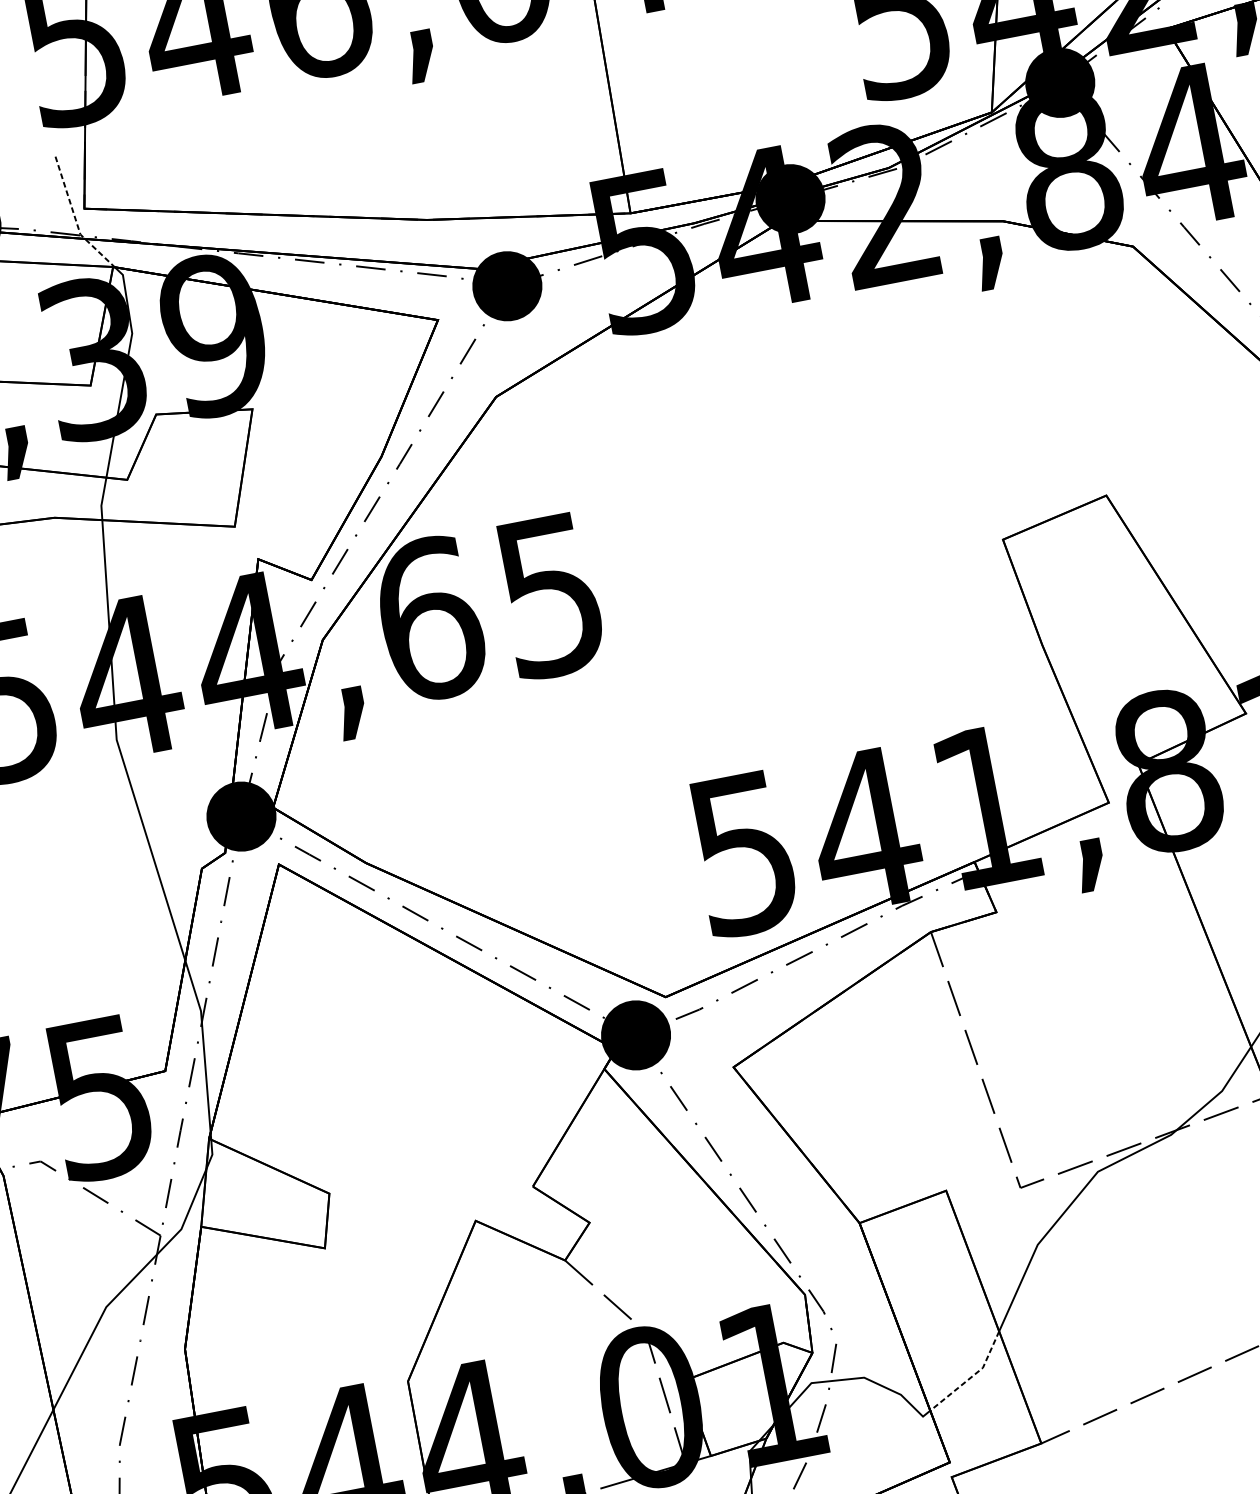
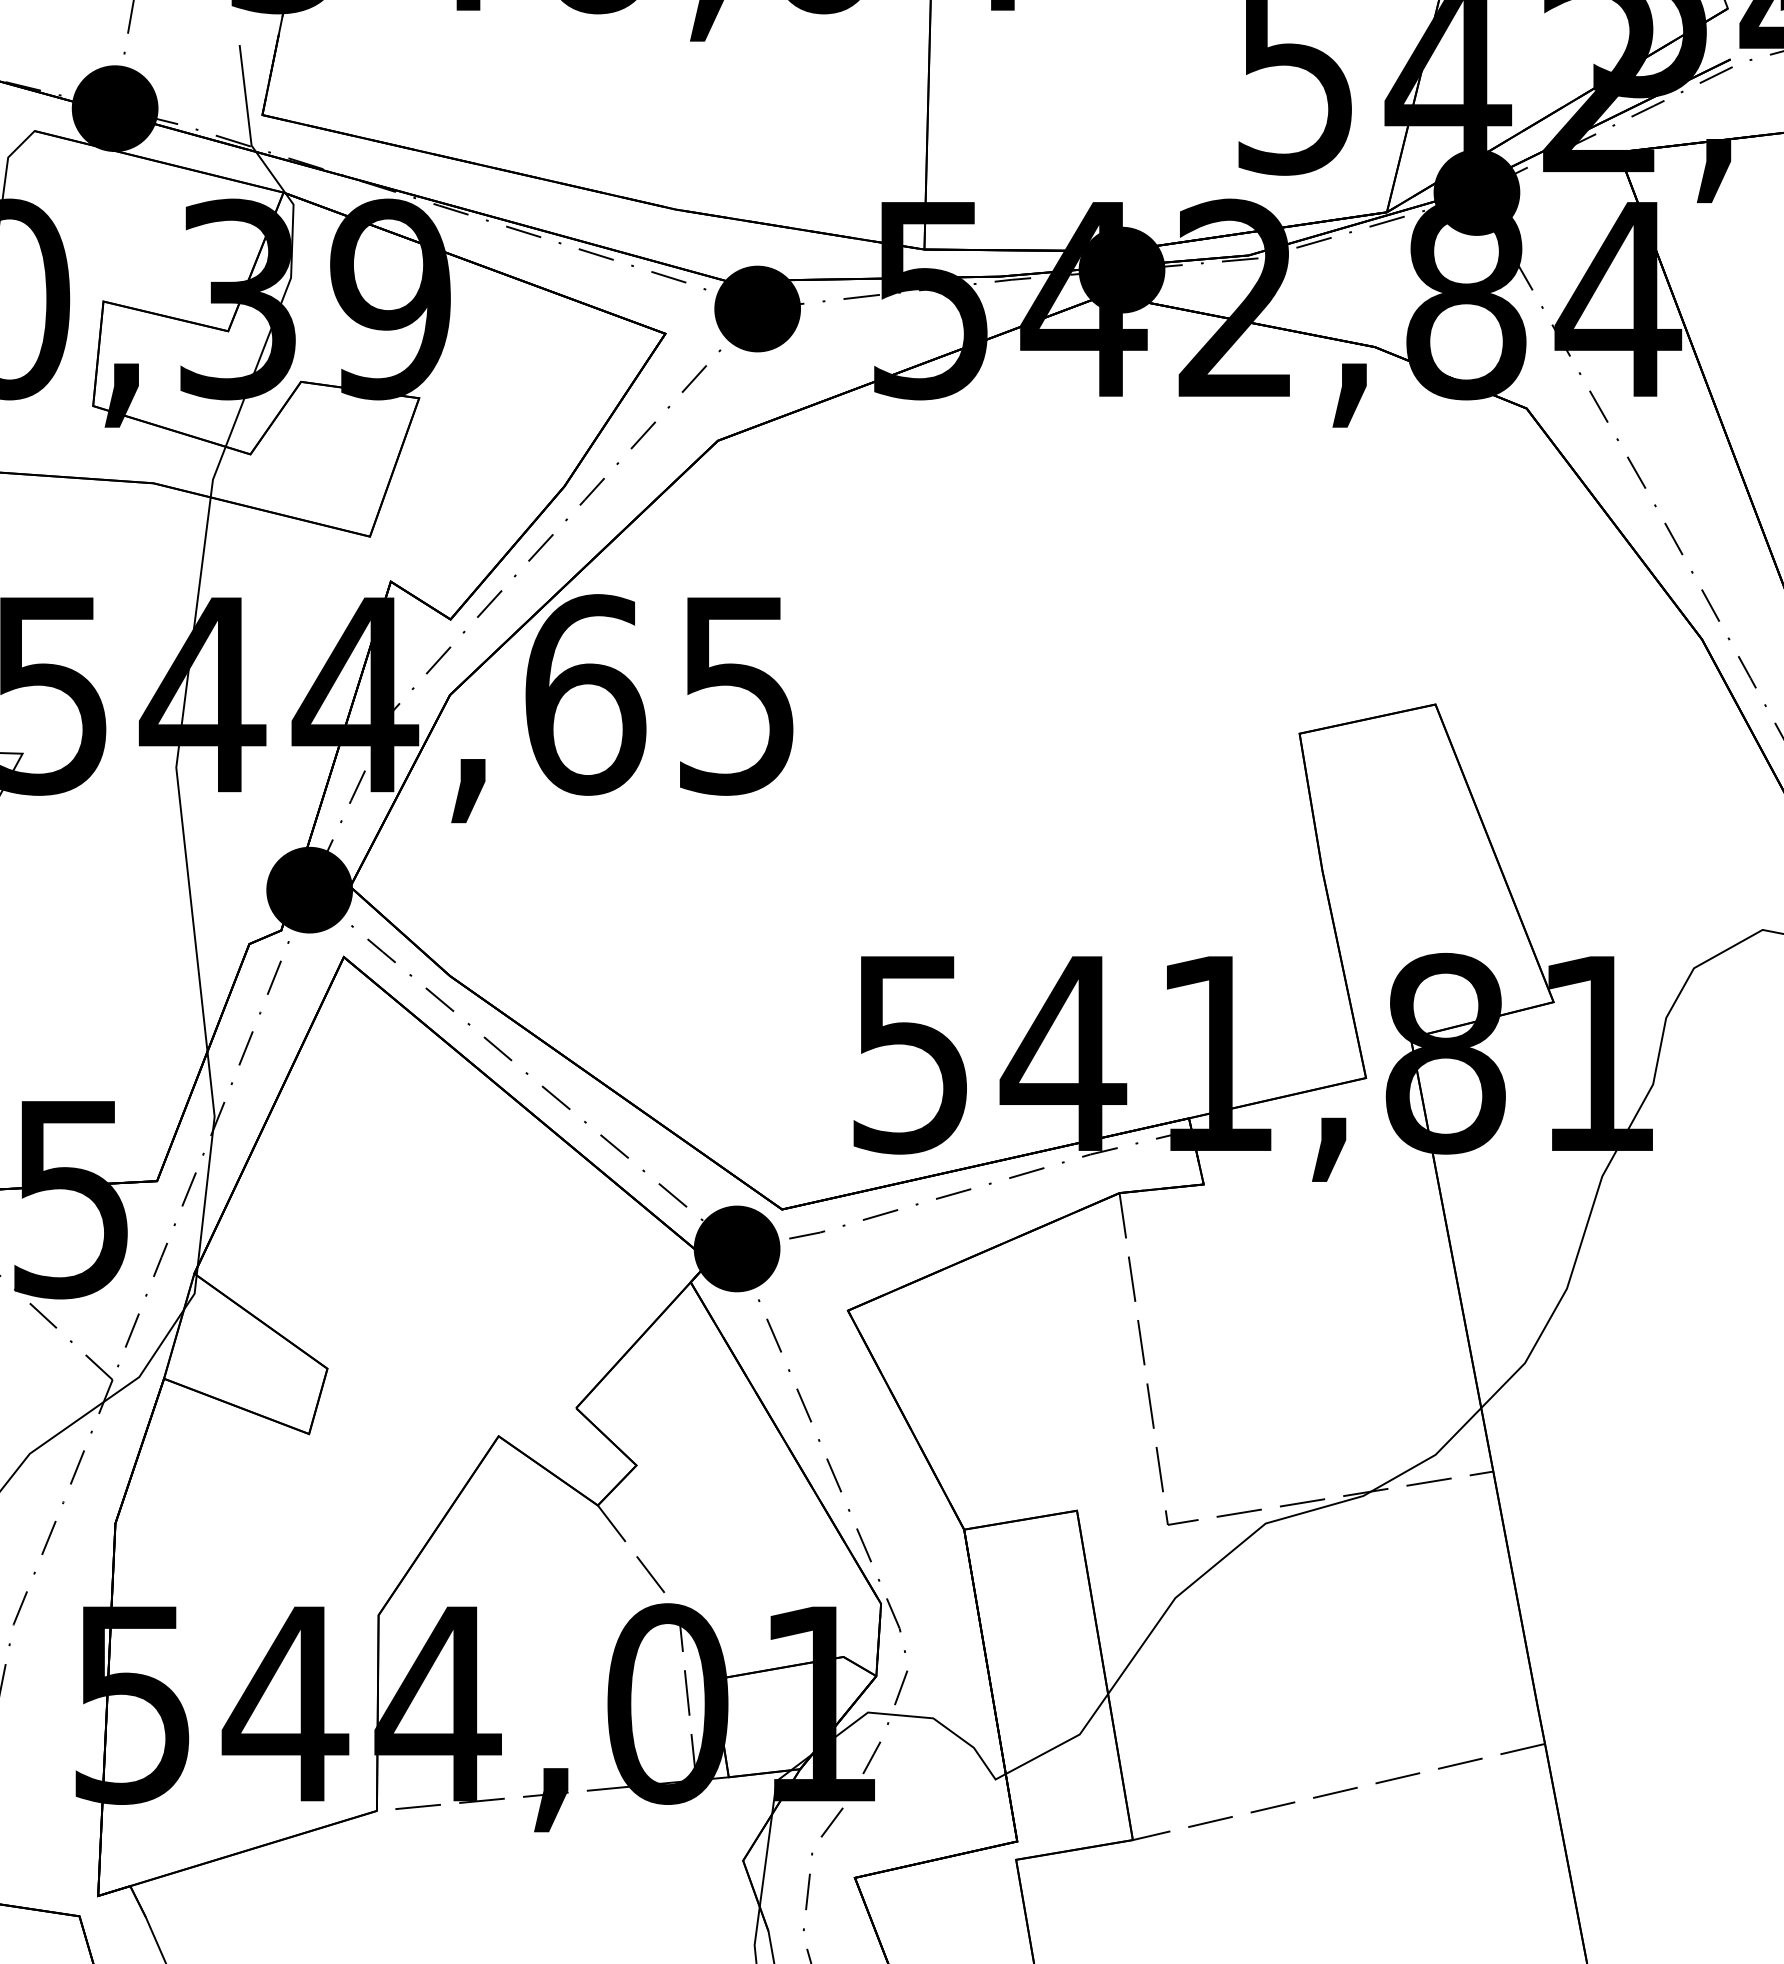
line: (75, 218) -> (249, 124), dashed -> solid
line: (972, 1376) -> (1064, 1742), dashed -> solid

